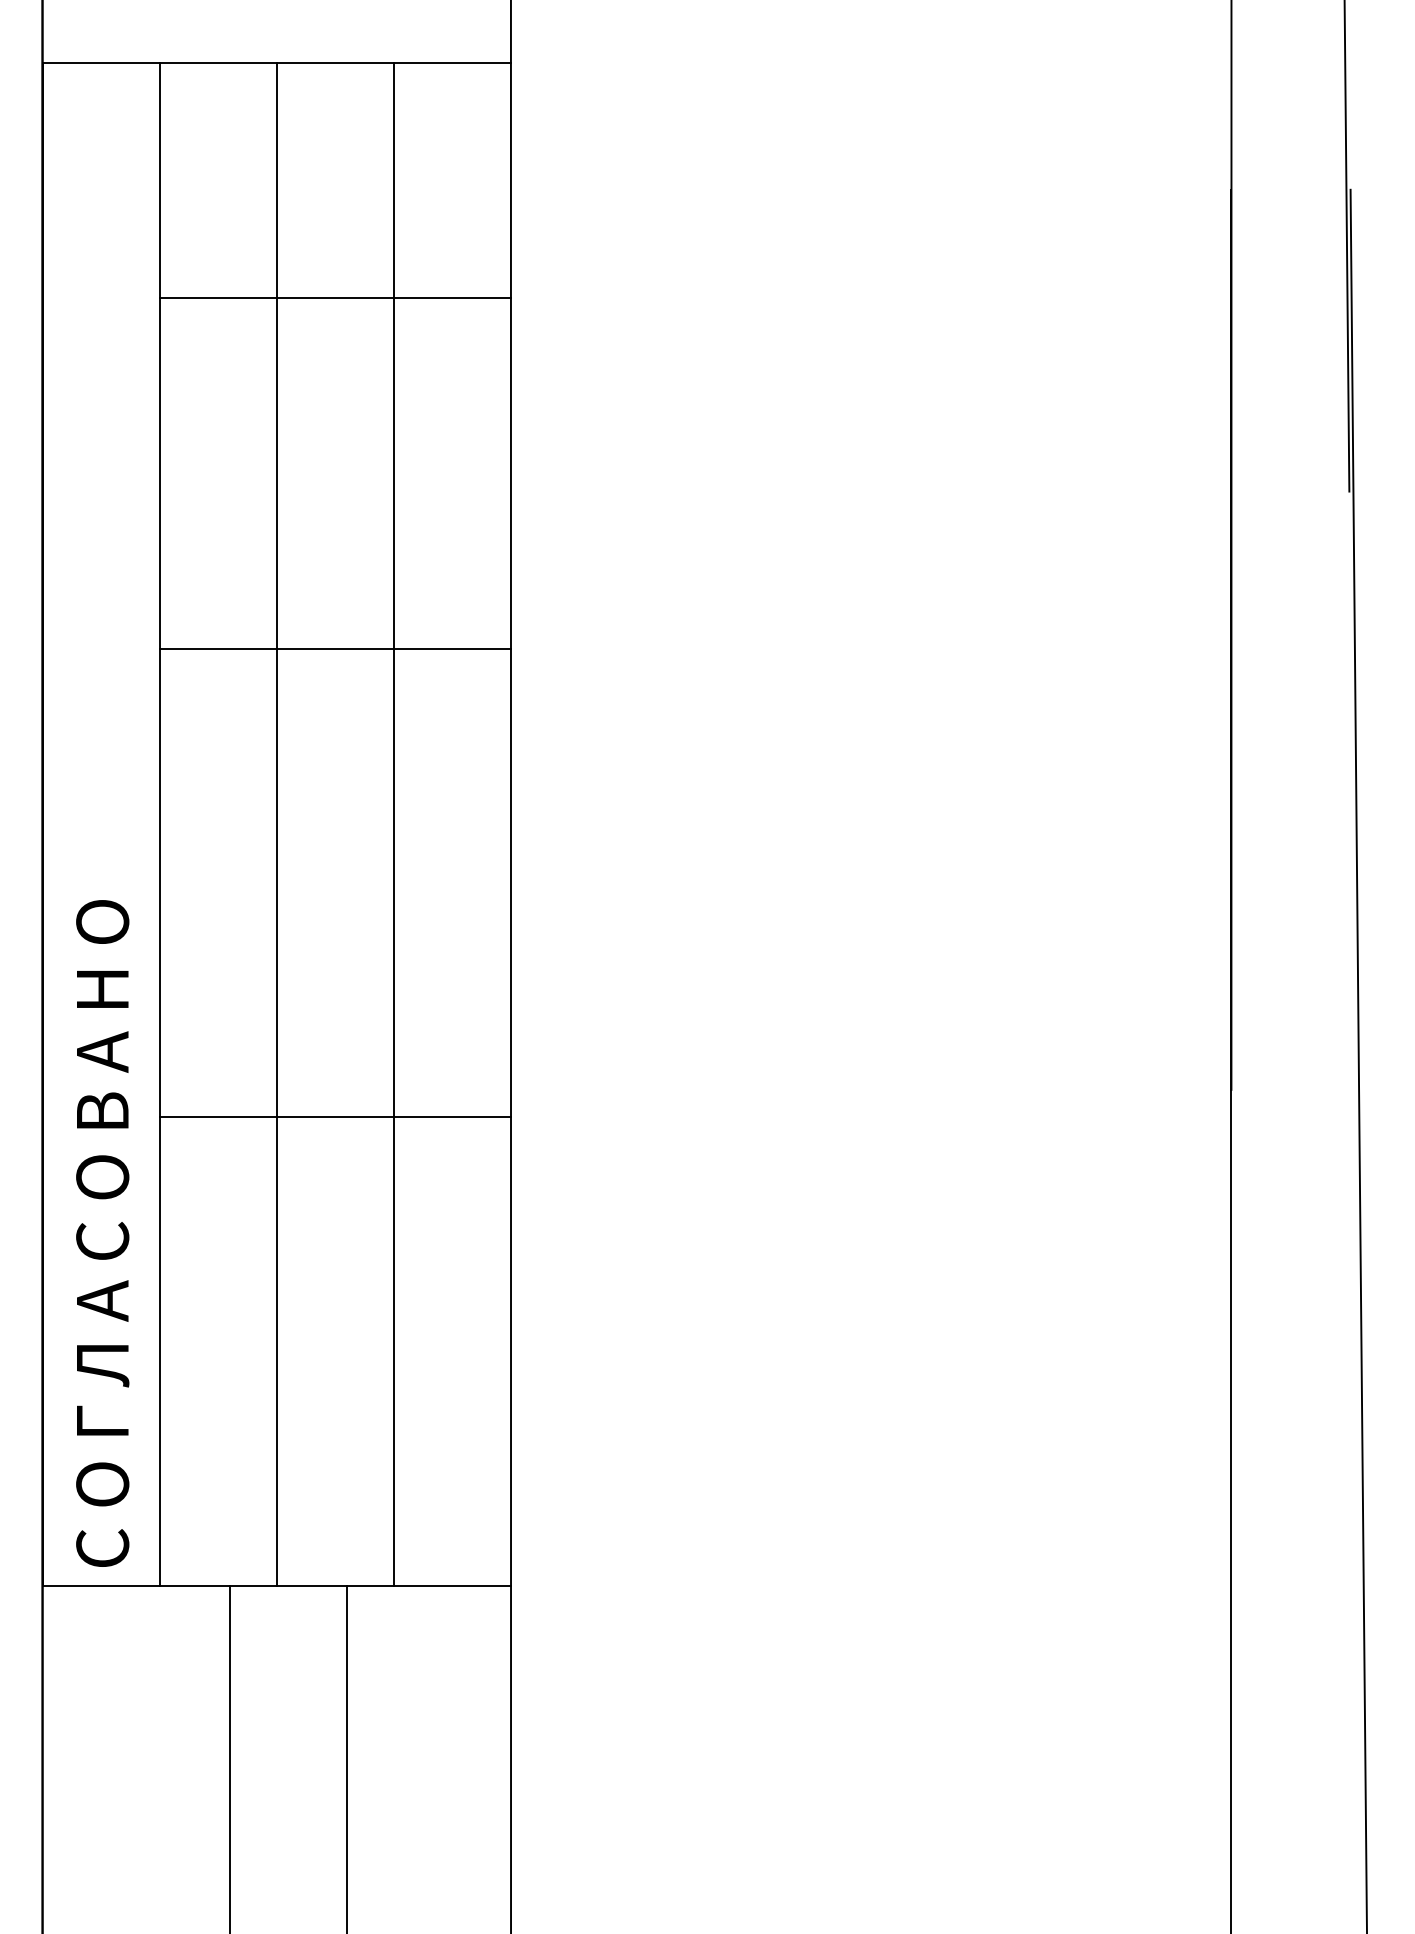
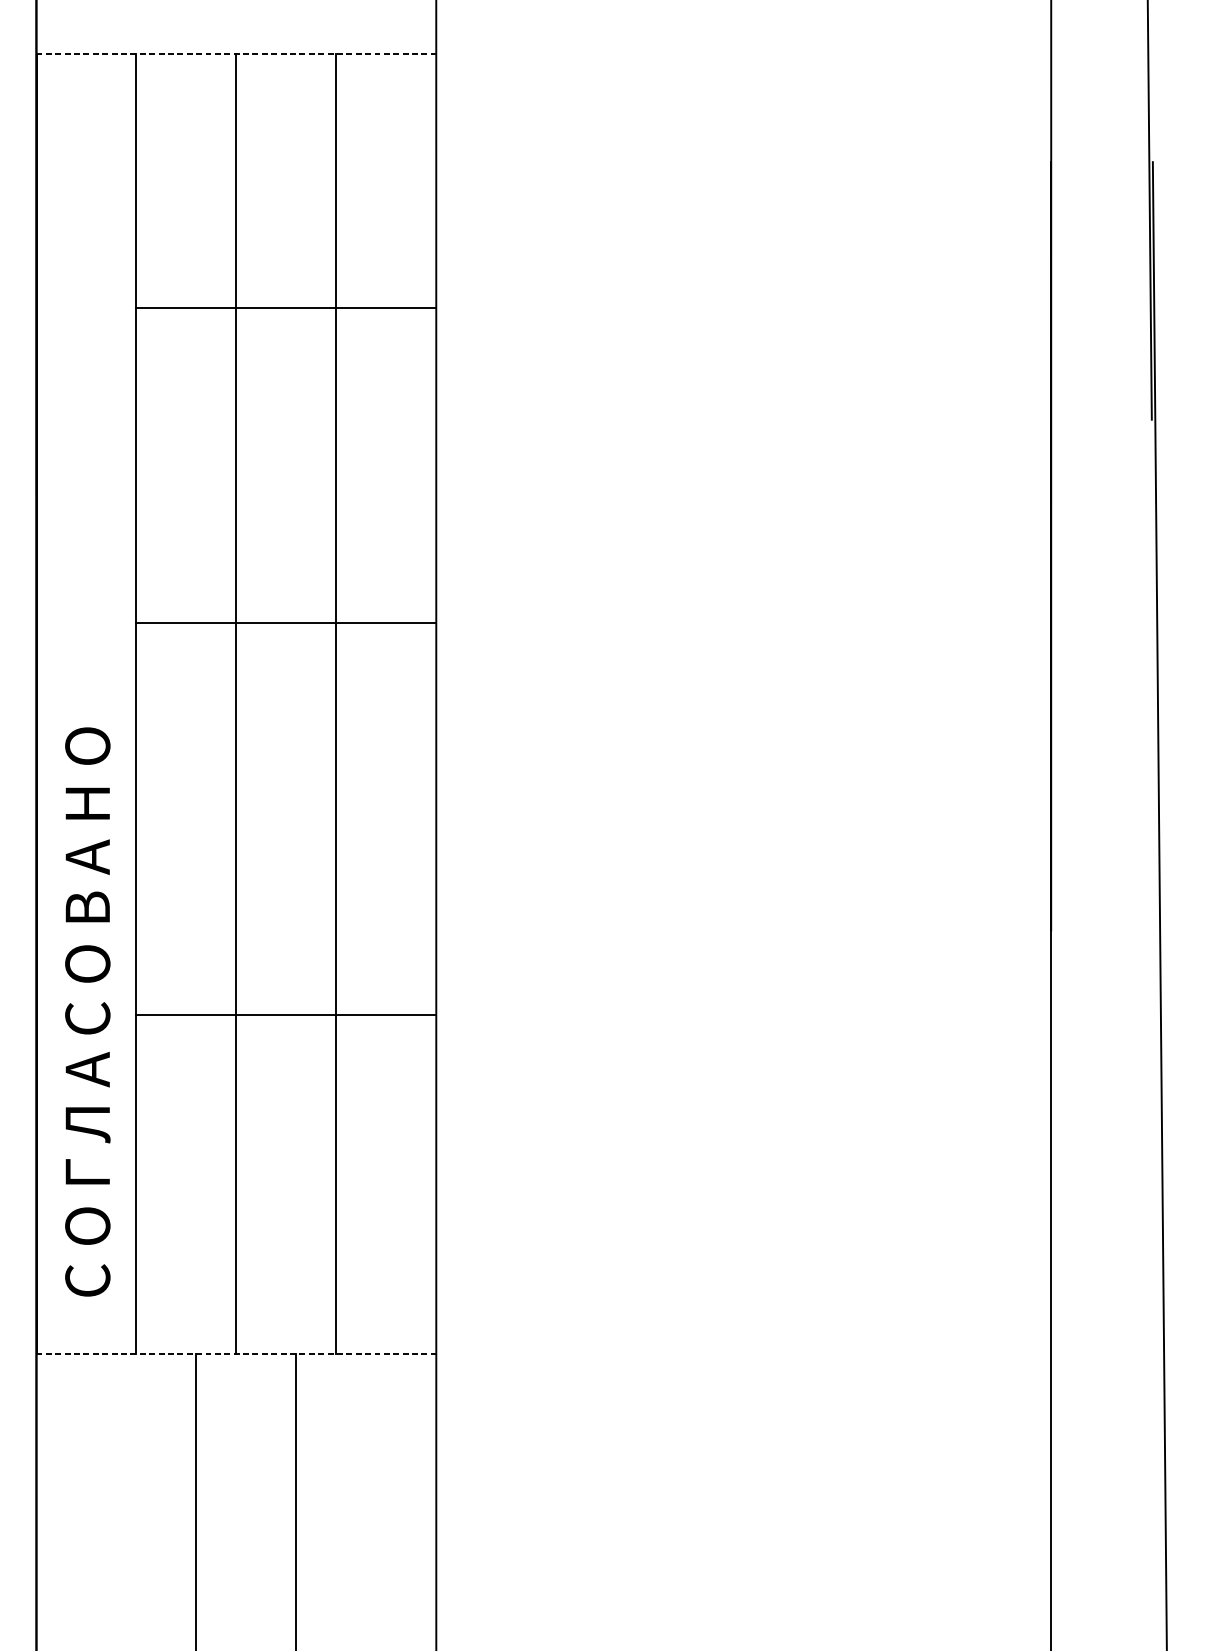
line: (277, 63) -> (236, 54), solid -> dashed
line: (335, 297) -> (286, 307), moved
line: (335, 648) -> (286, 622), moved
line: (335, 1117) -> (286, 1015), moved
text: (102, 1233) -> (87, 1011), moved
line: (277, 1585) -> (236, 1353), solid -> dashed

